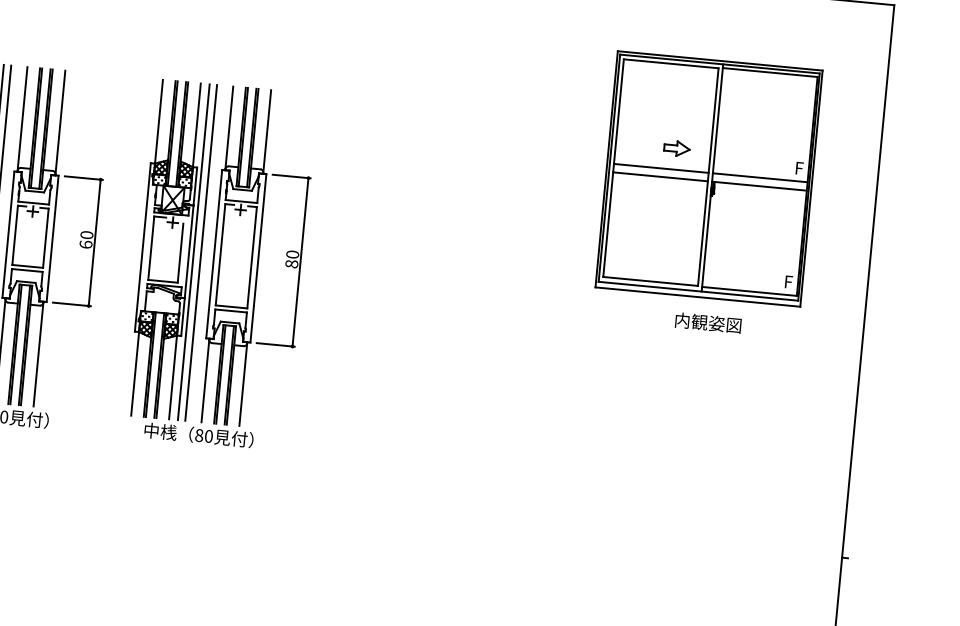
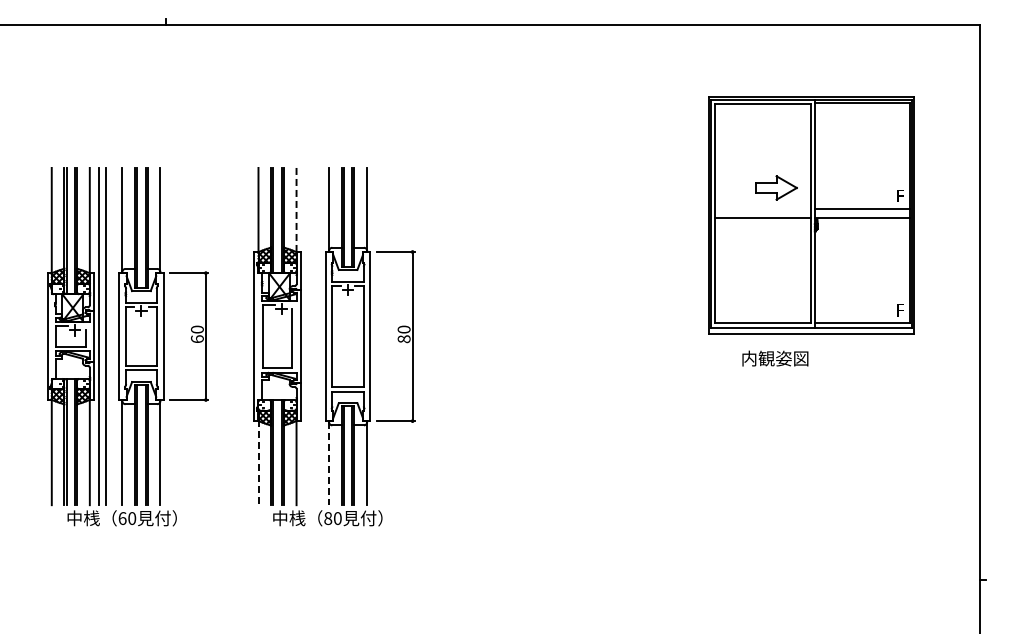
line: (196, 125) -> (296, 210), solid -> dashed
part: (676, 148) -> (776, 187), size x1.6
line: (660, 168) -> (762, 209), removed
line: (193, 252) -> (305, 336), removed
line: (200, 252) -> (312, 336), removed
text: (708, 322) -> (775, 358), moved
line: (135, 373) -> (258, 462), solid -> dashed
line: (205, 381) -> (329, 464), solid -> dashed

